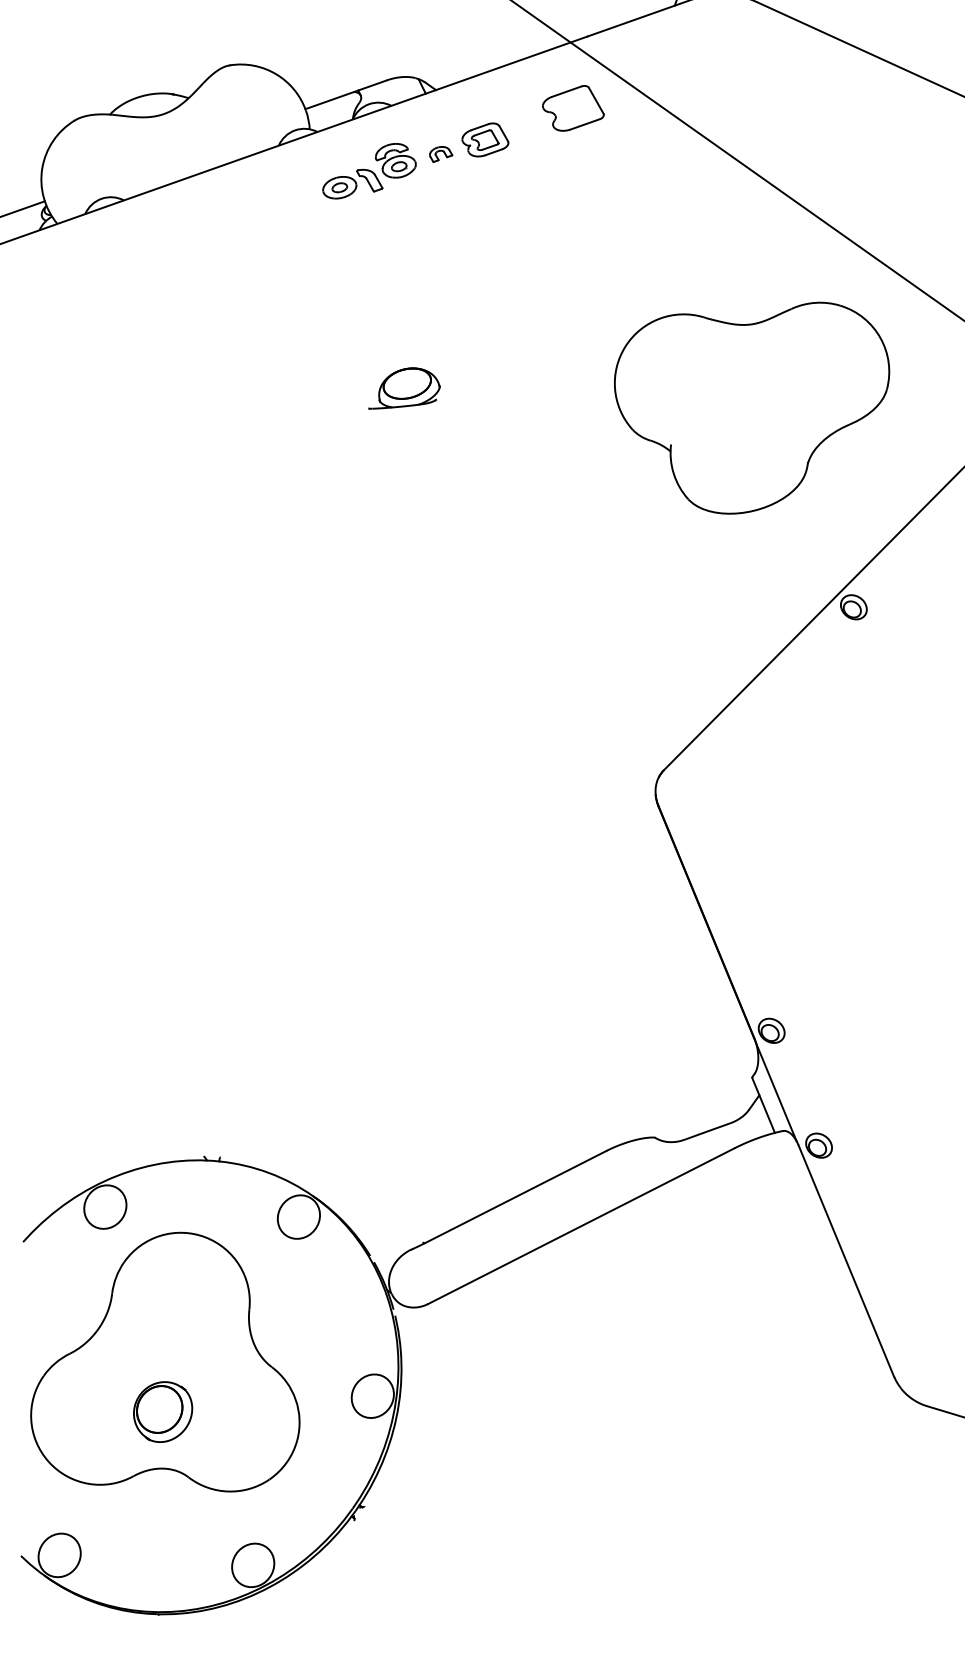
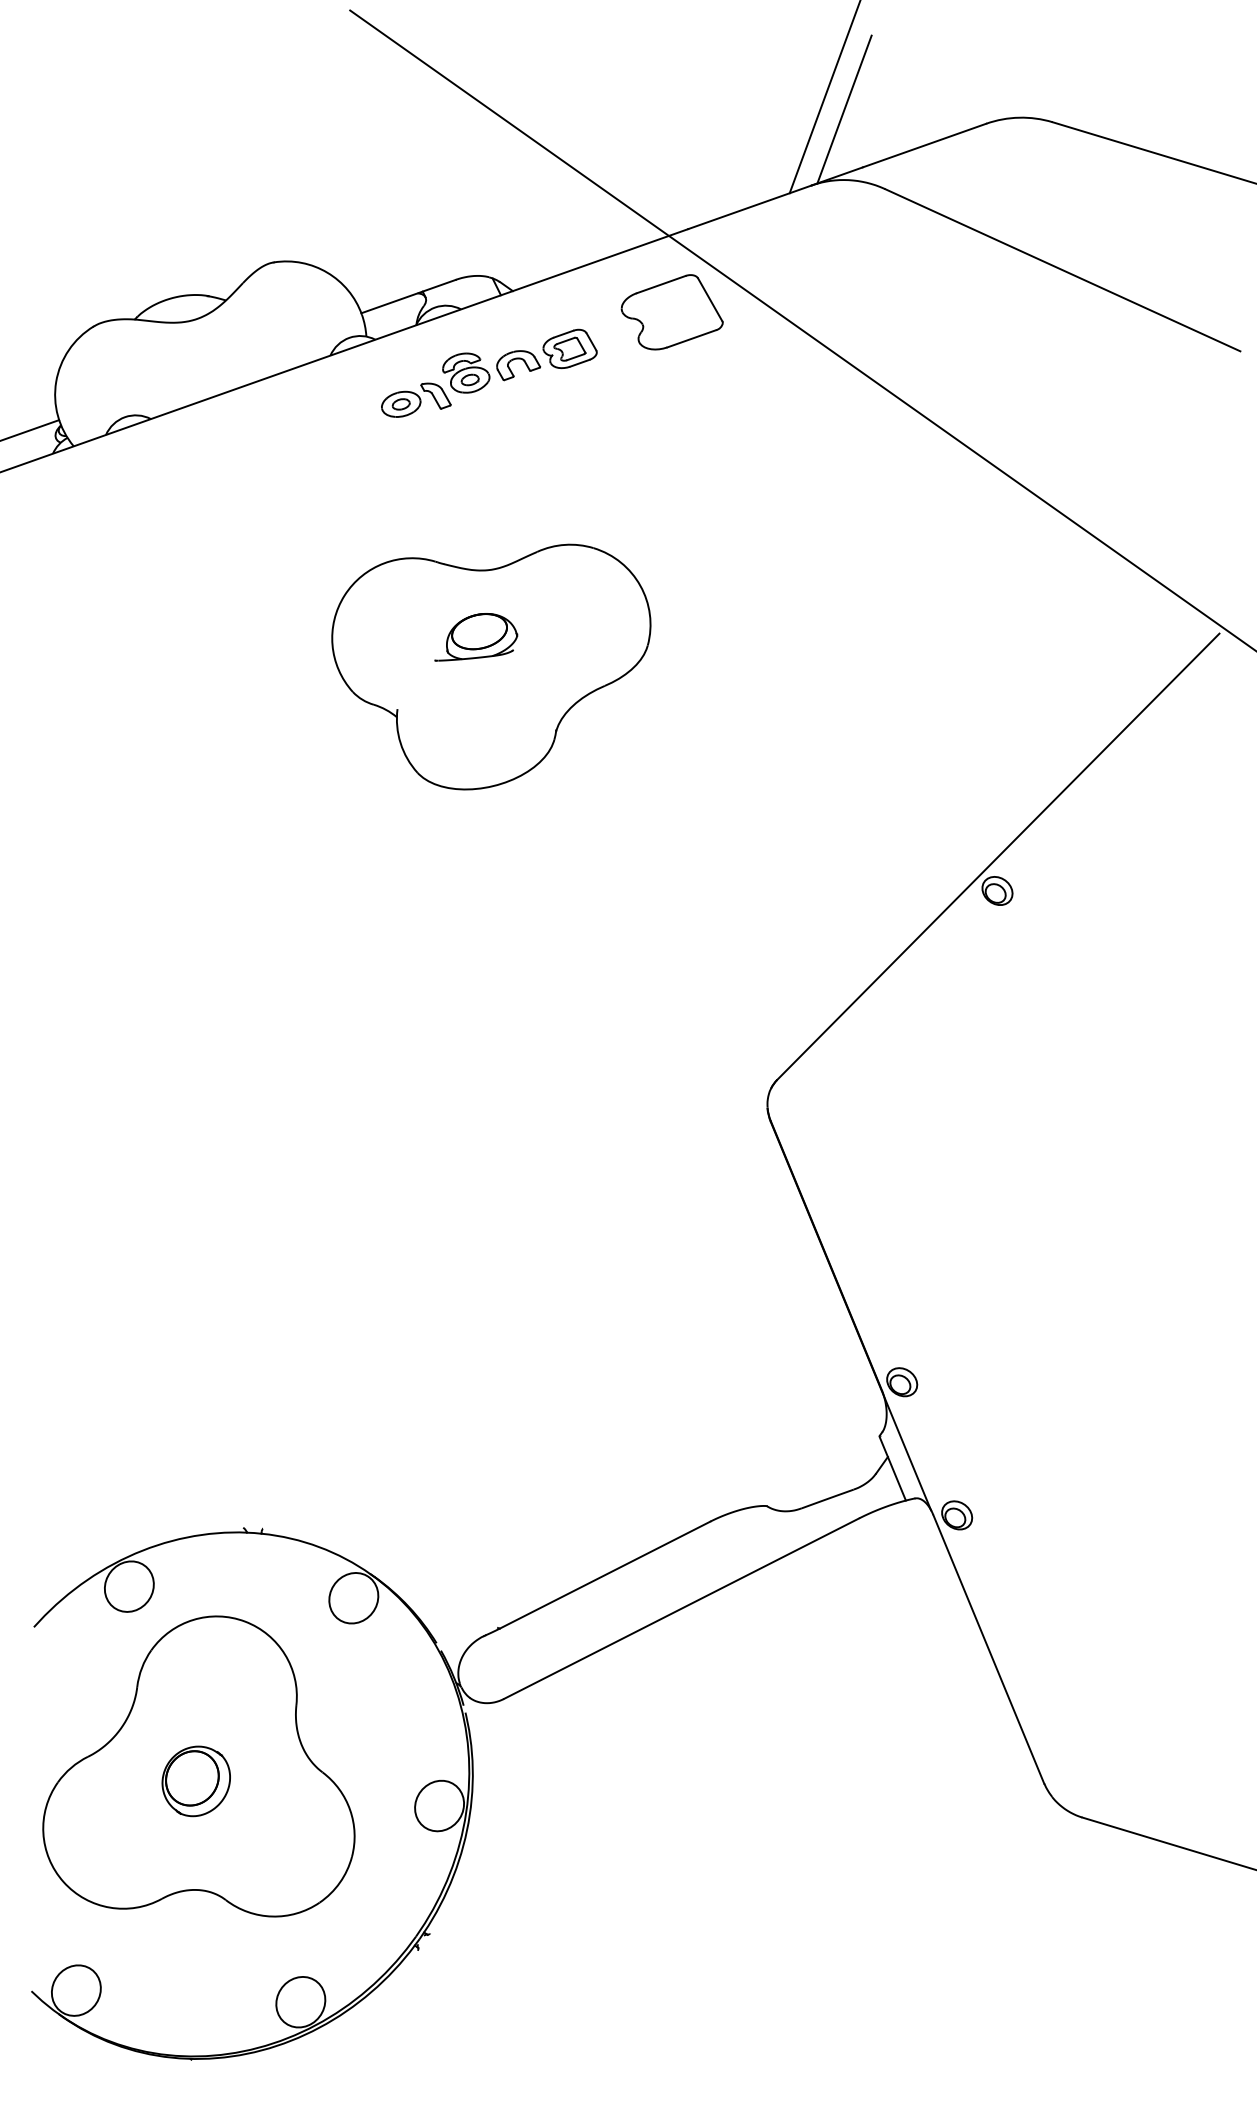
part: (572, 108) -> (671, 312), size x1.43
part: (440, 154) -> (518, 365), size x1.67
part: (752, 407) -> (491, 666), moved
part: (162, 1412) -> (195, 1781), moved

